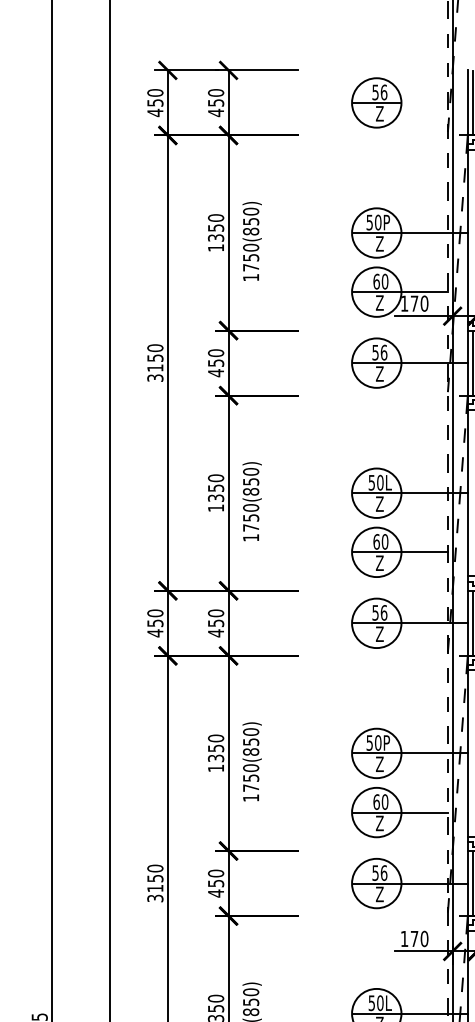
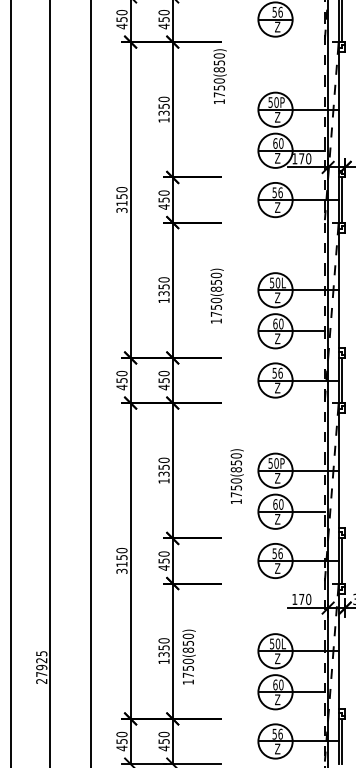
text: (251, 241) -> (219, 76), moved
text: (251, 500) -> (216, 295), moved
text: (251, 761) -> (236, 476), moved

